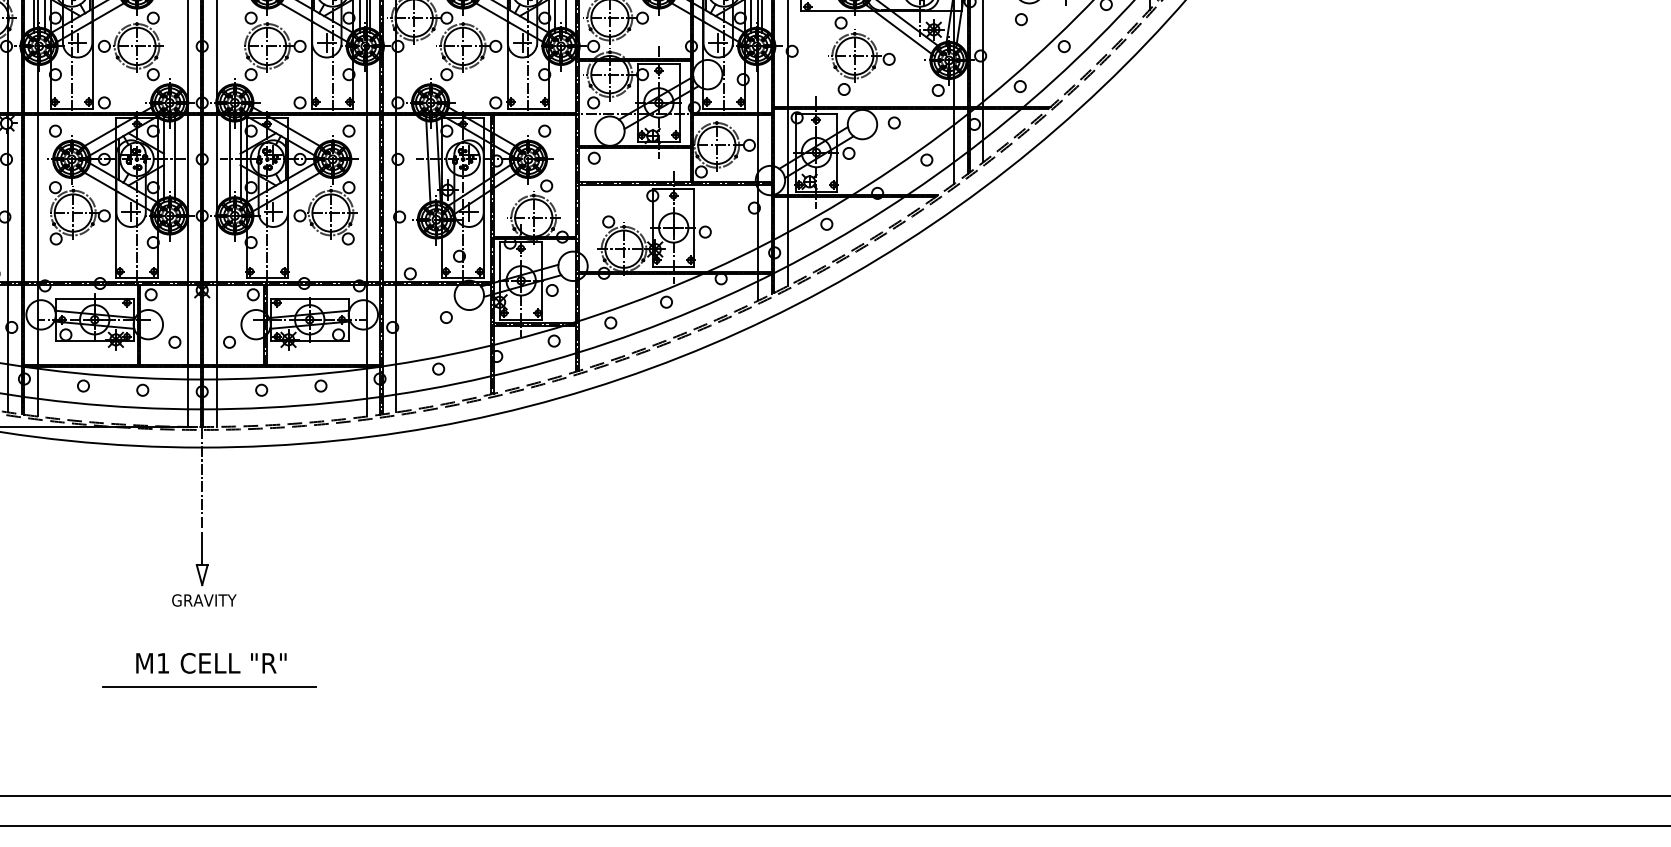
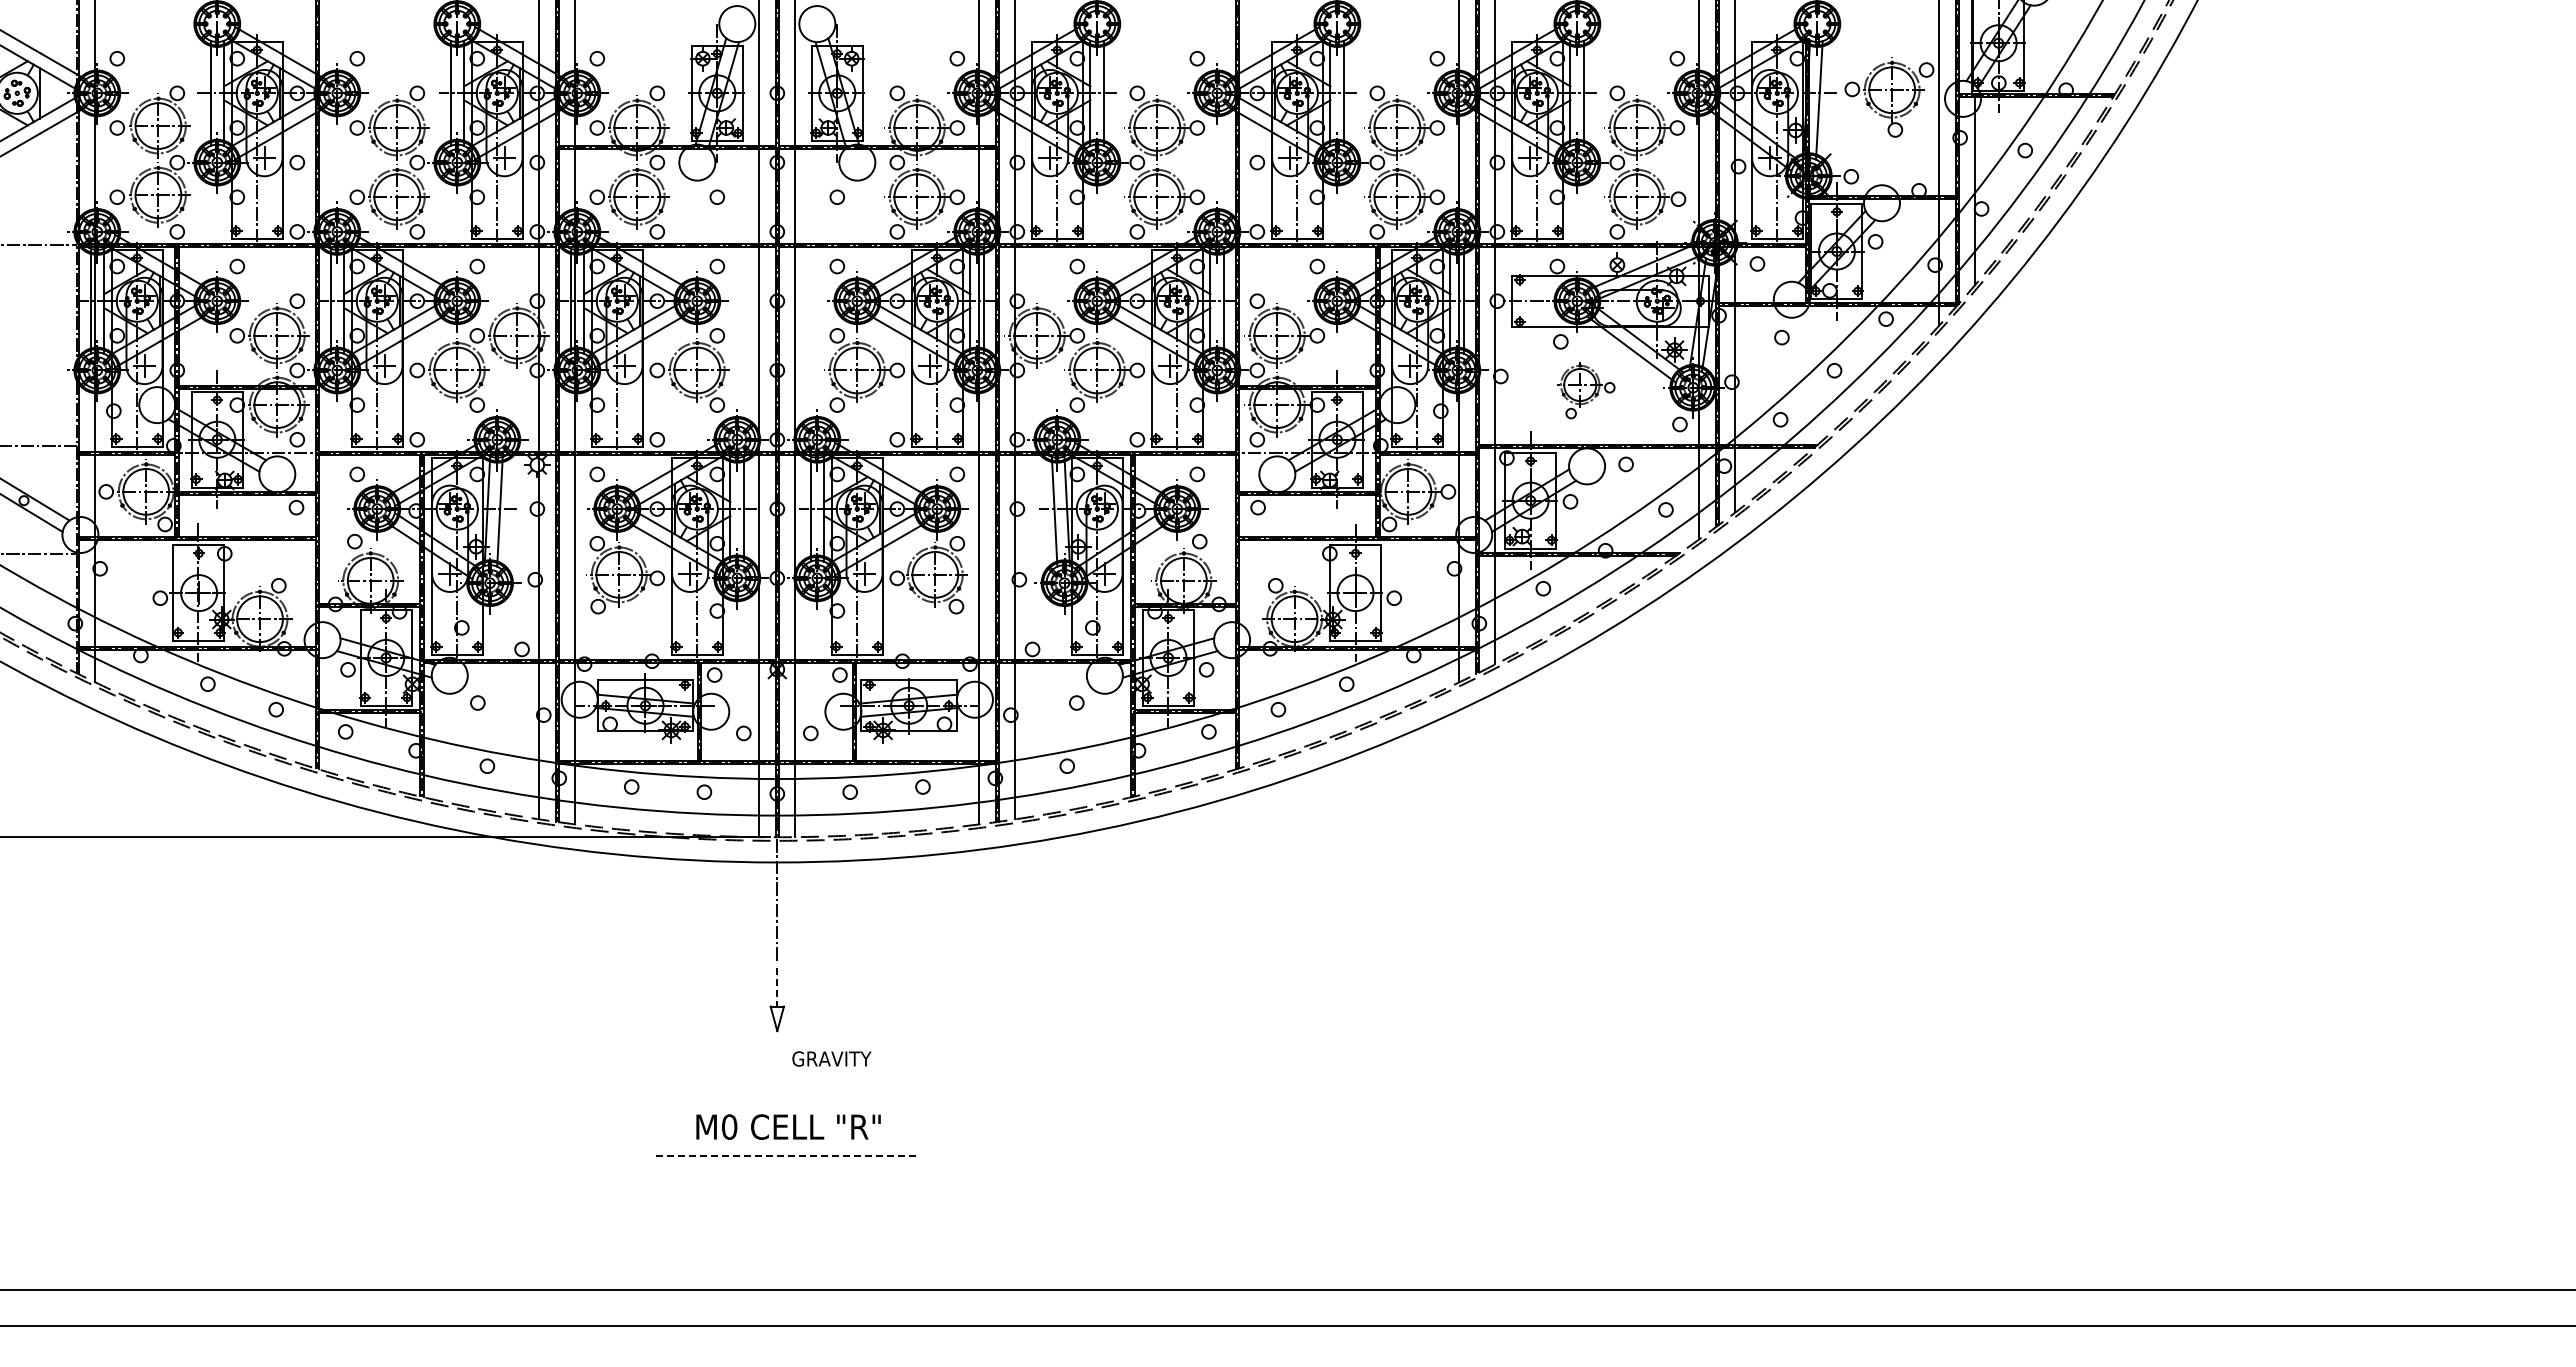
part: (862, 62) -> (1586, 390), size x0.7
line: (202, 549) -> (777, 987), solid -> dashed
text: (204, 600) -> (831, 1058), moved
text: (163, 662) -> (729, 1126), M1 -> M0
line: (209, 686) -> (786, 1155), solid -> dashed

